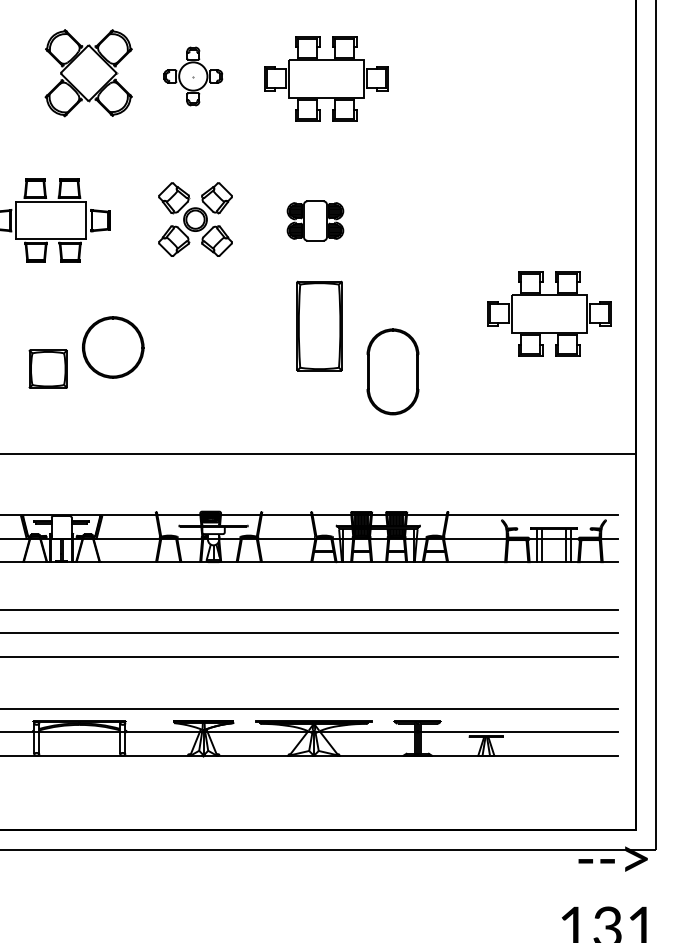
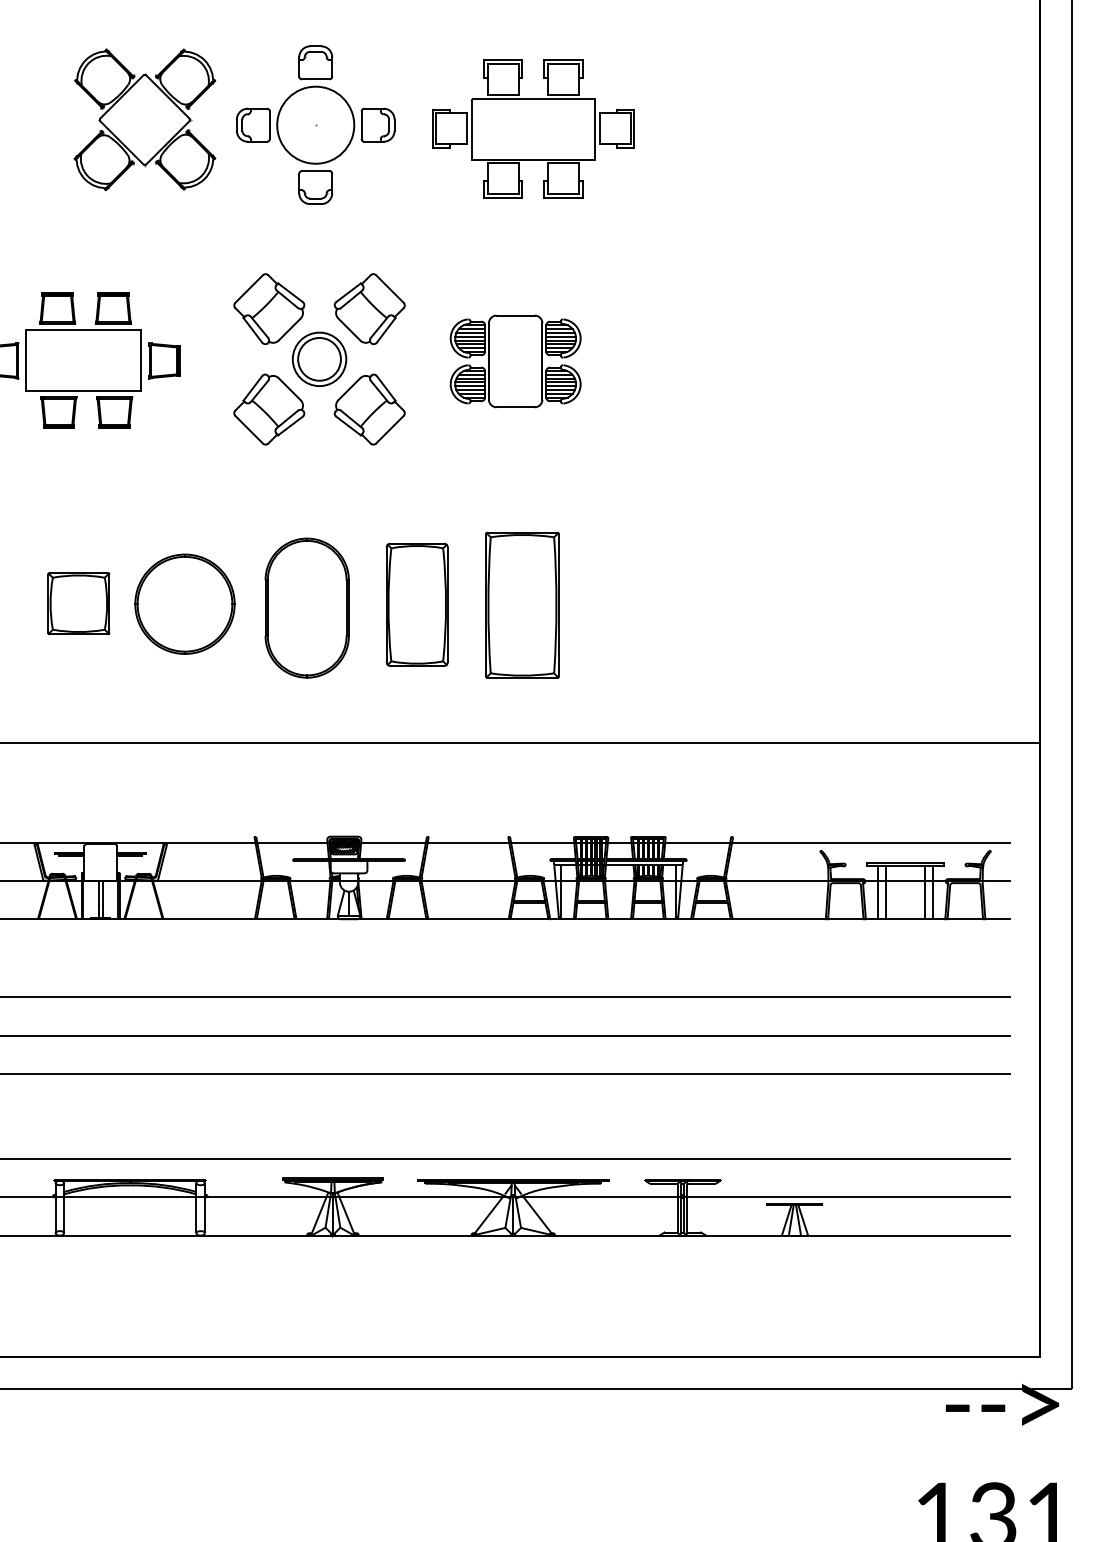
part: (193, 76) -> (316, 125), size x1.67
part: (195, 219) -> (319, 358), size x1.43
part: (315, 220) -> (515, 360), size x1.43
part: (549, 313) -> (898, 512), removed
part: (319, 325) -> (522, 604), moved
part: (113, 347) -> (185, 604), moved
part: (254, 369) -> (415, 604), added
part: (392, 371) -> (306, 607), moved

